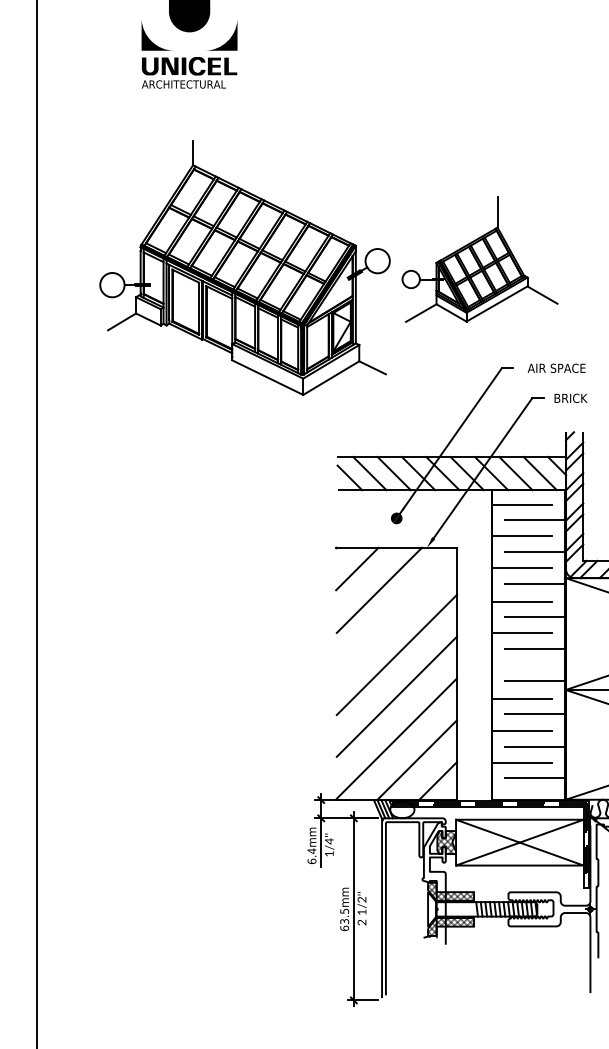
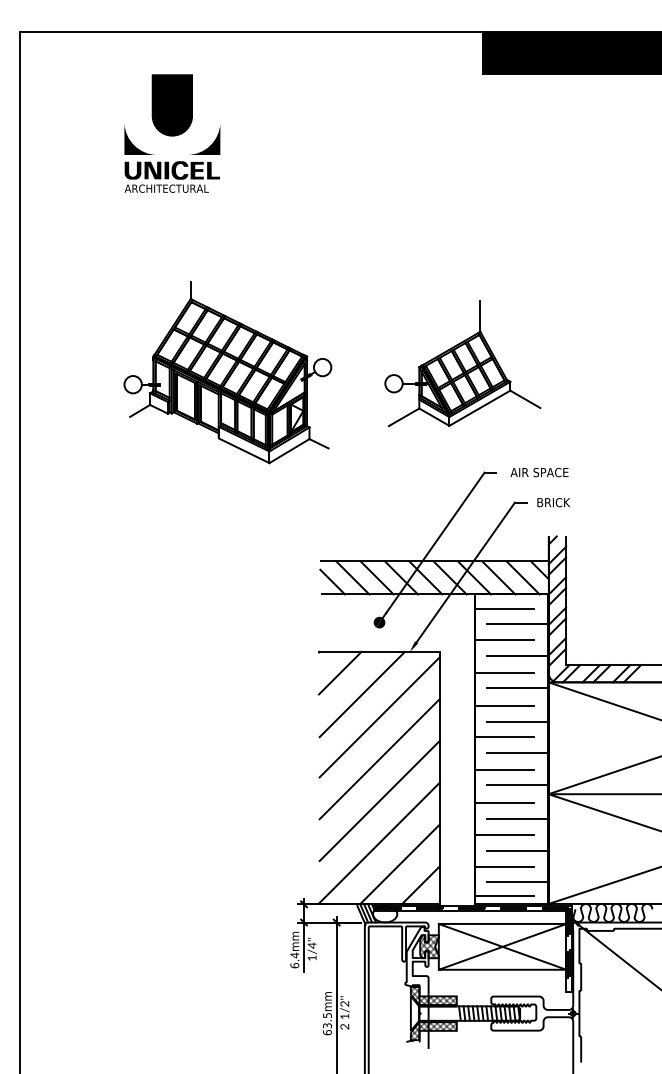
part: (244, 268) -> (227, 372), size x0.71
line: (396, 613) -> (379, 717), added
line: (521, 665) -> (504, 769), added
line: (521, 792) -> (504, 896), added

